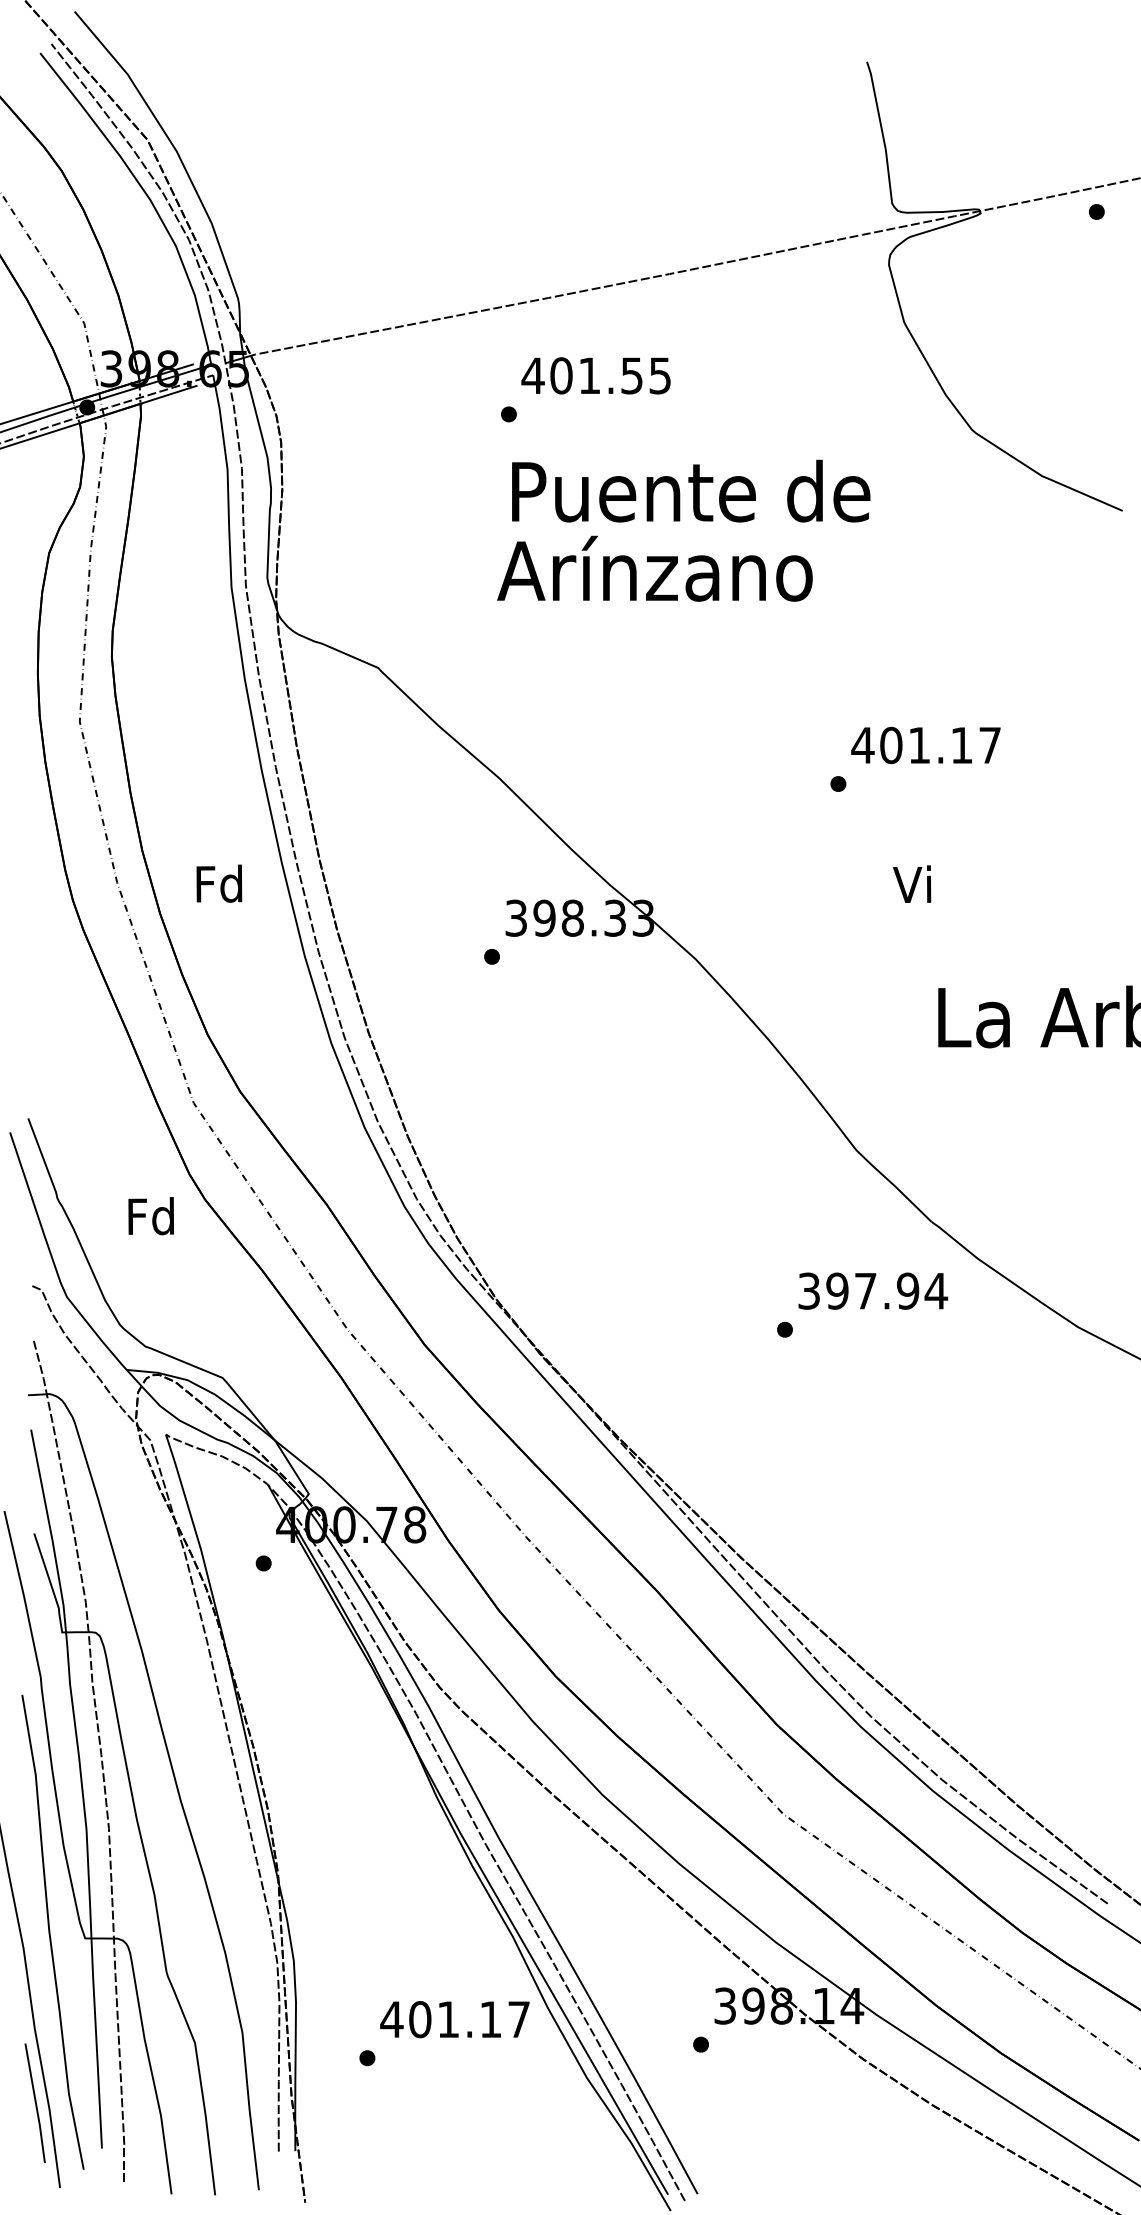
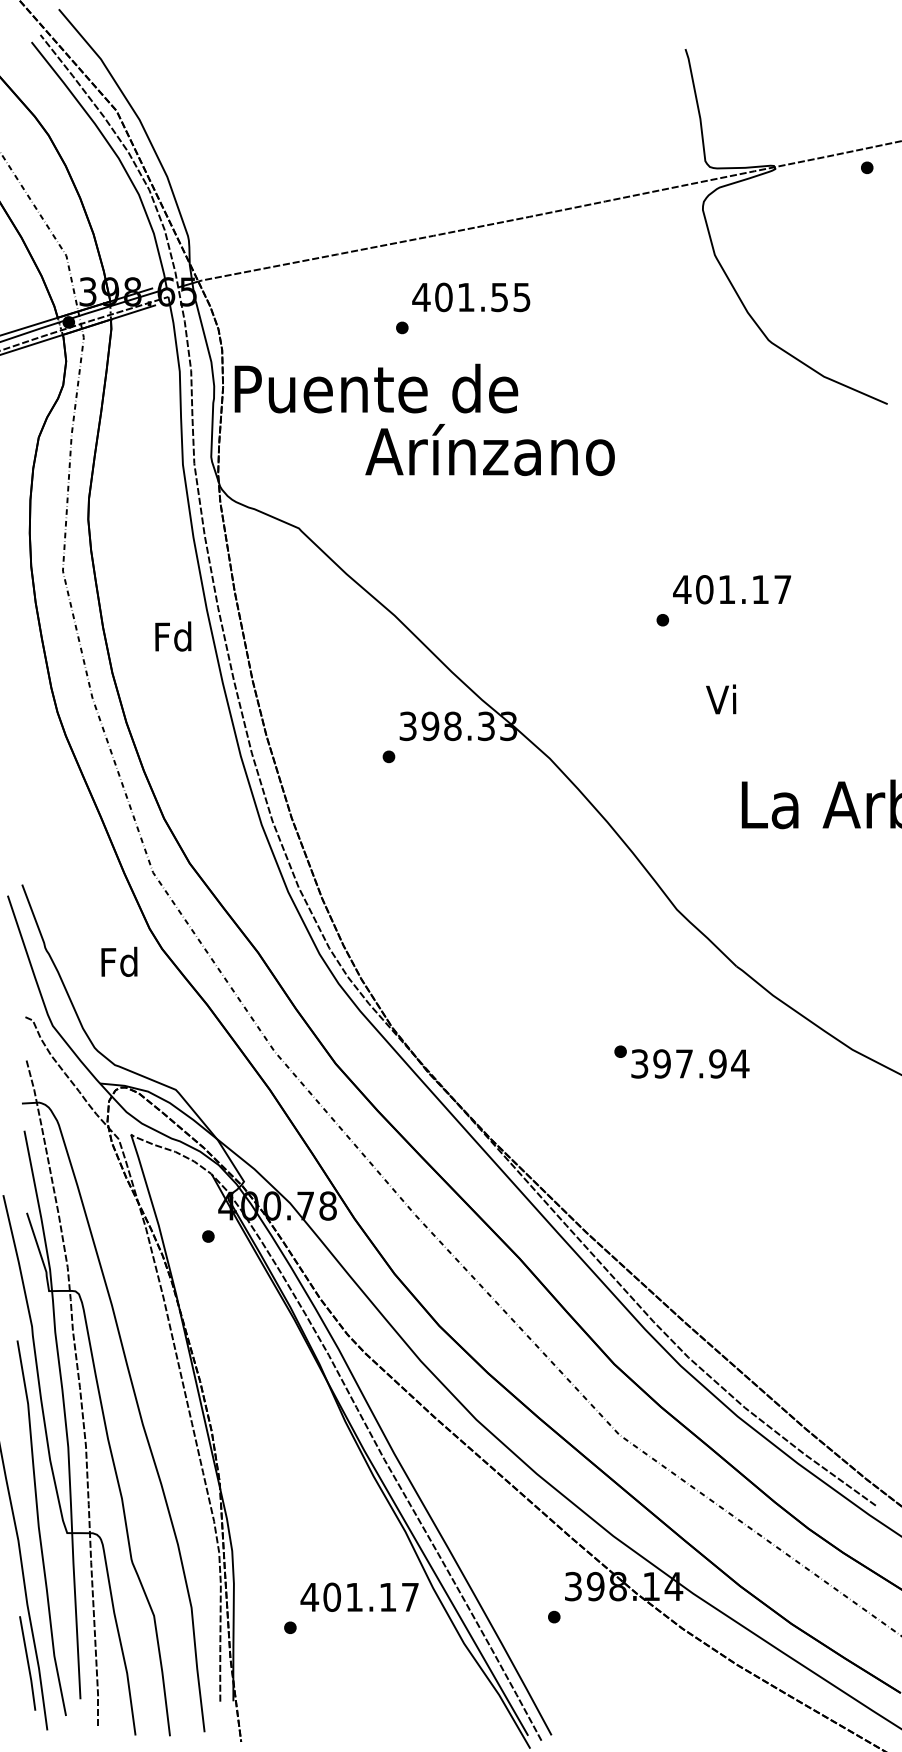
text: (691, 490) -> (376, 388), moved
text: (654, 568) -> (489, 449), moved
text: (219, 883) -> (173, 636), moved
text: (873, 1290) -> (690, 1063), moved

